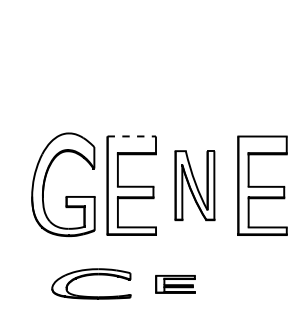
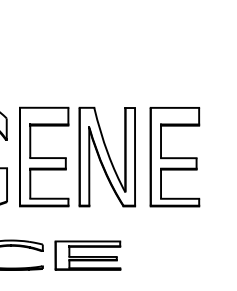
line: (132, 136) -> (44, 107), dashed -> solid
part: (194, 185) -> (106, 156), size x1.43
part: (175, 284) -> (87, 255), size x1.67

